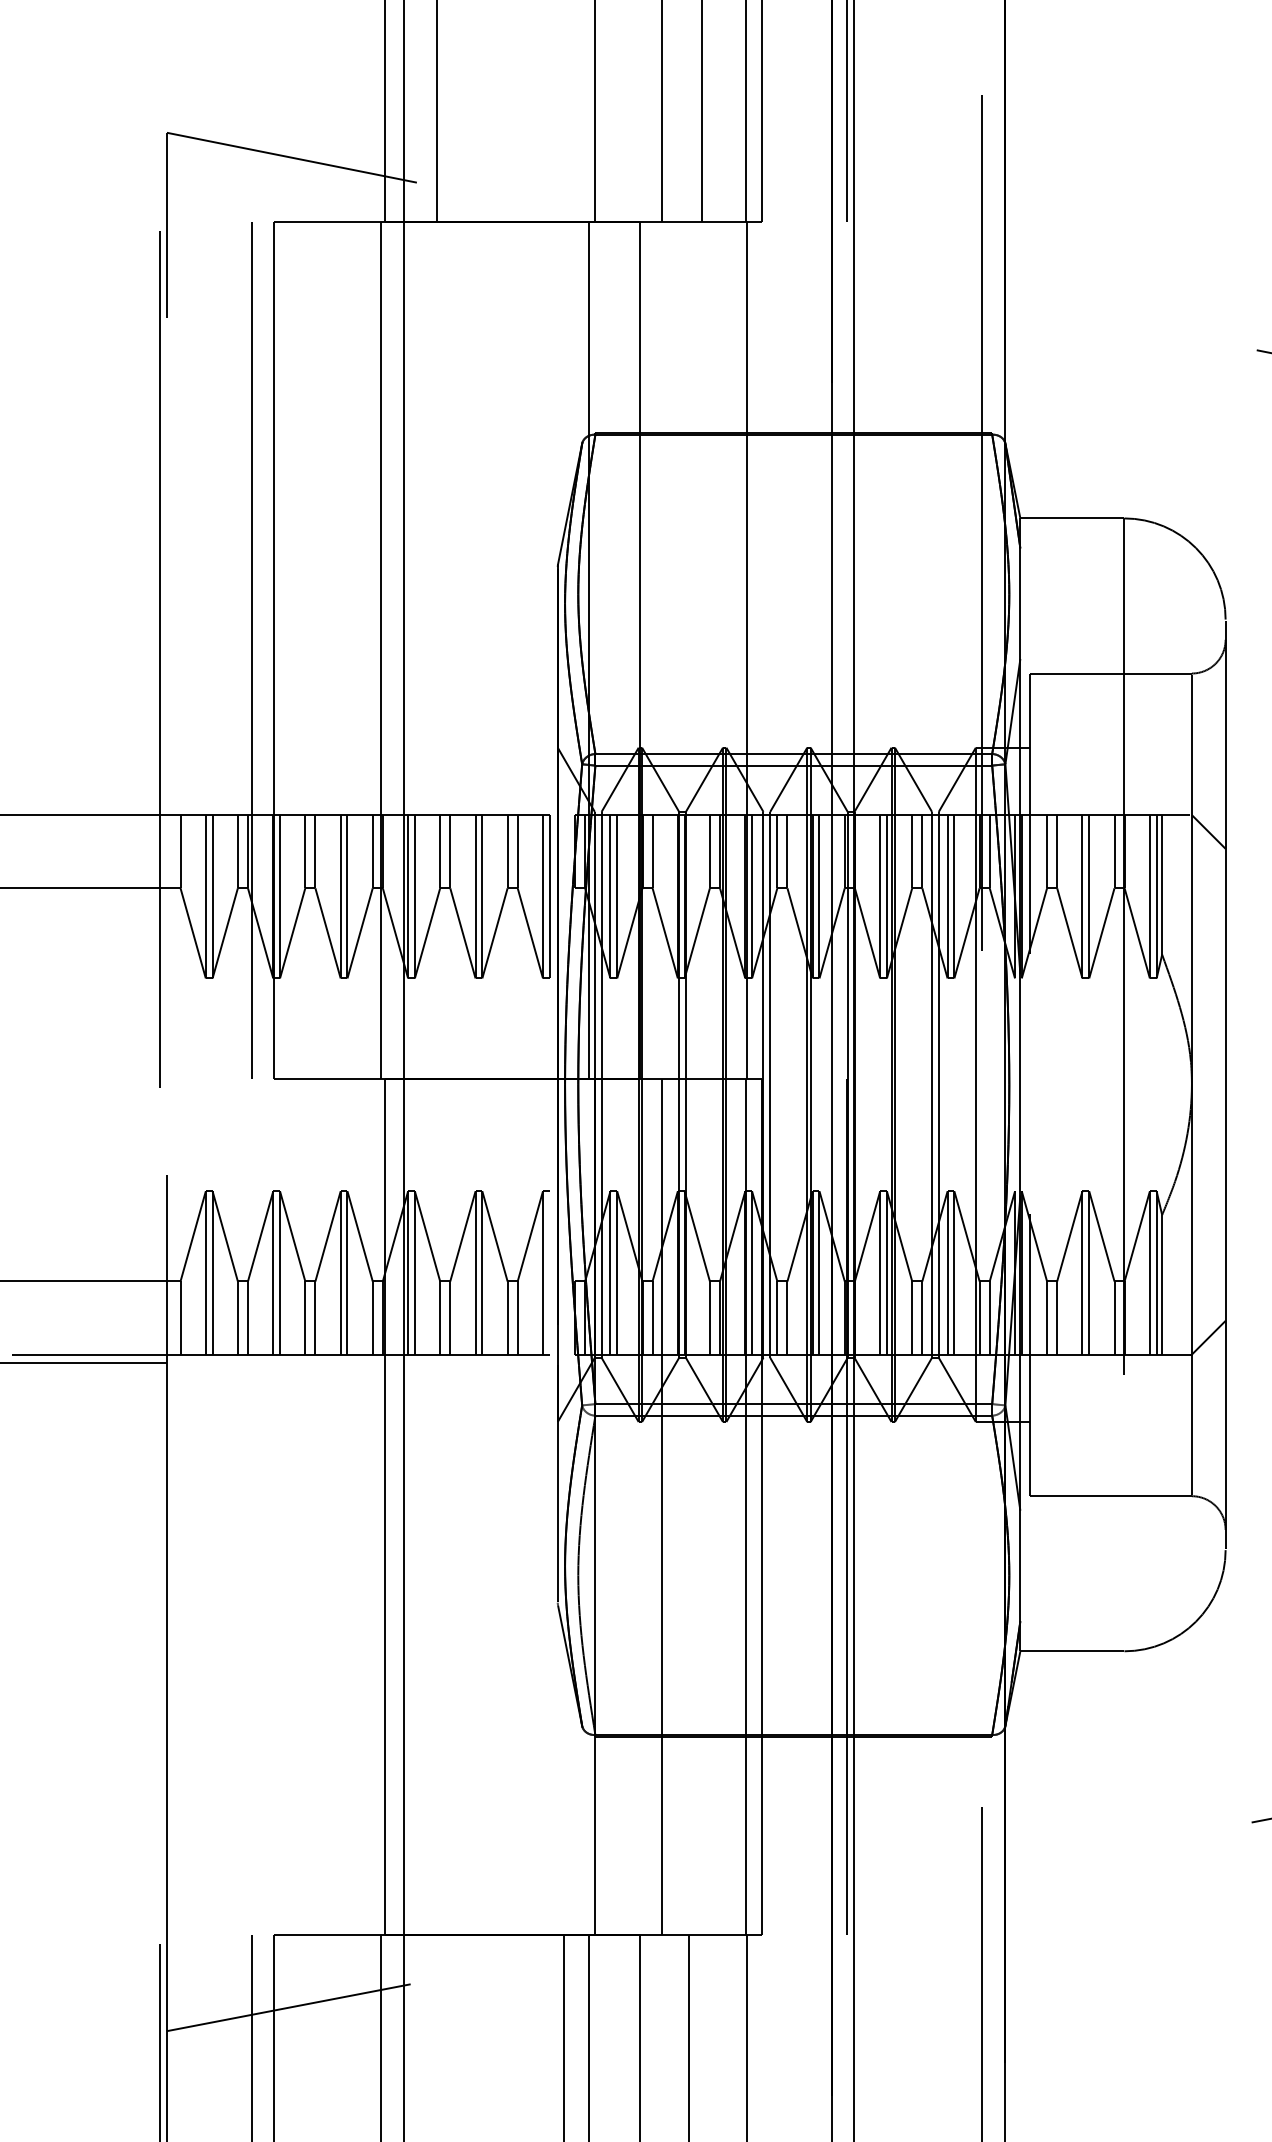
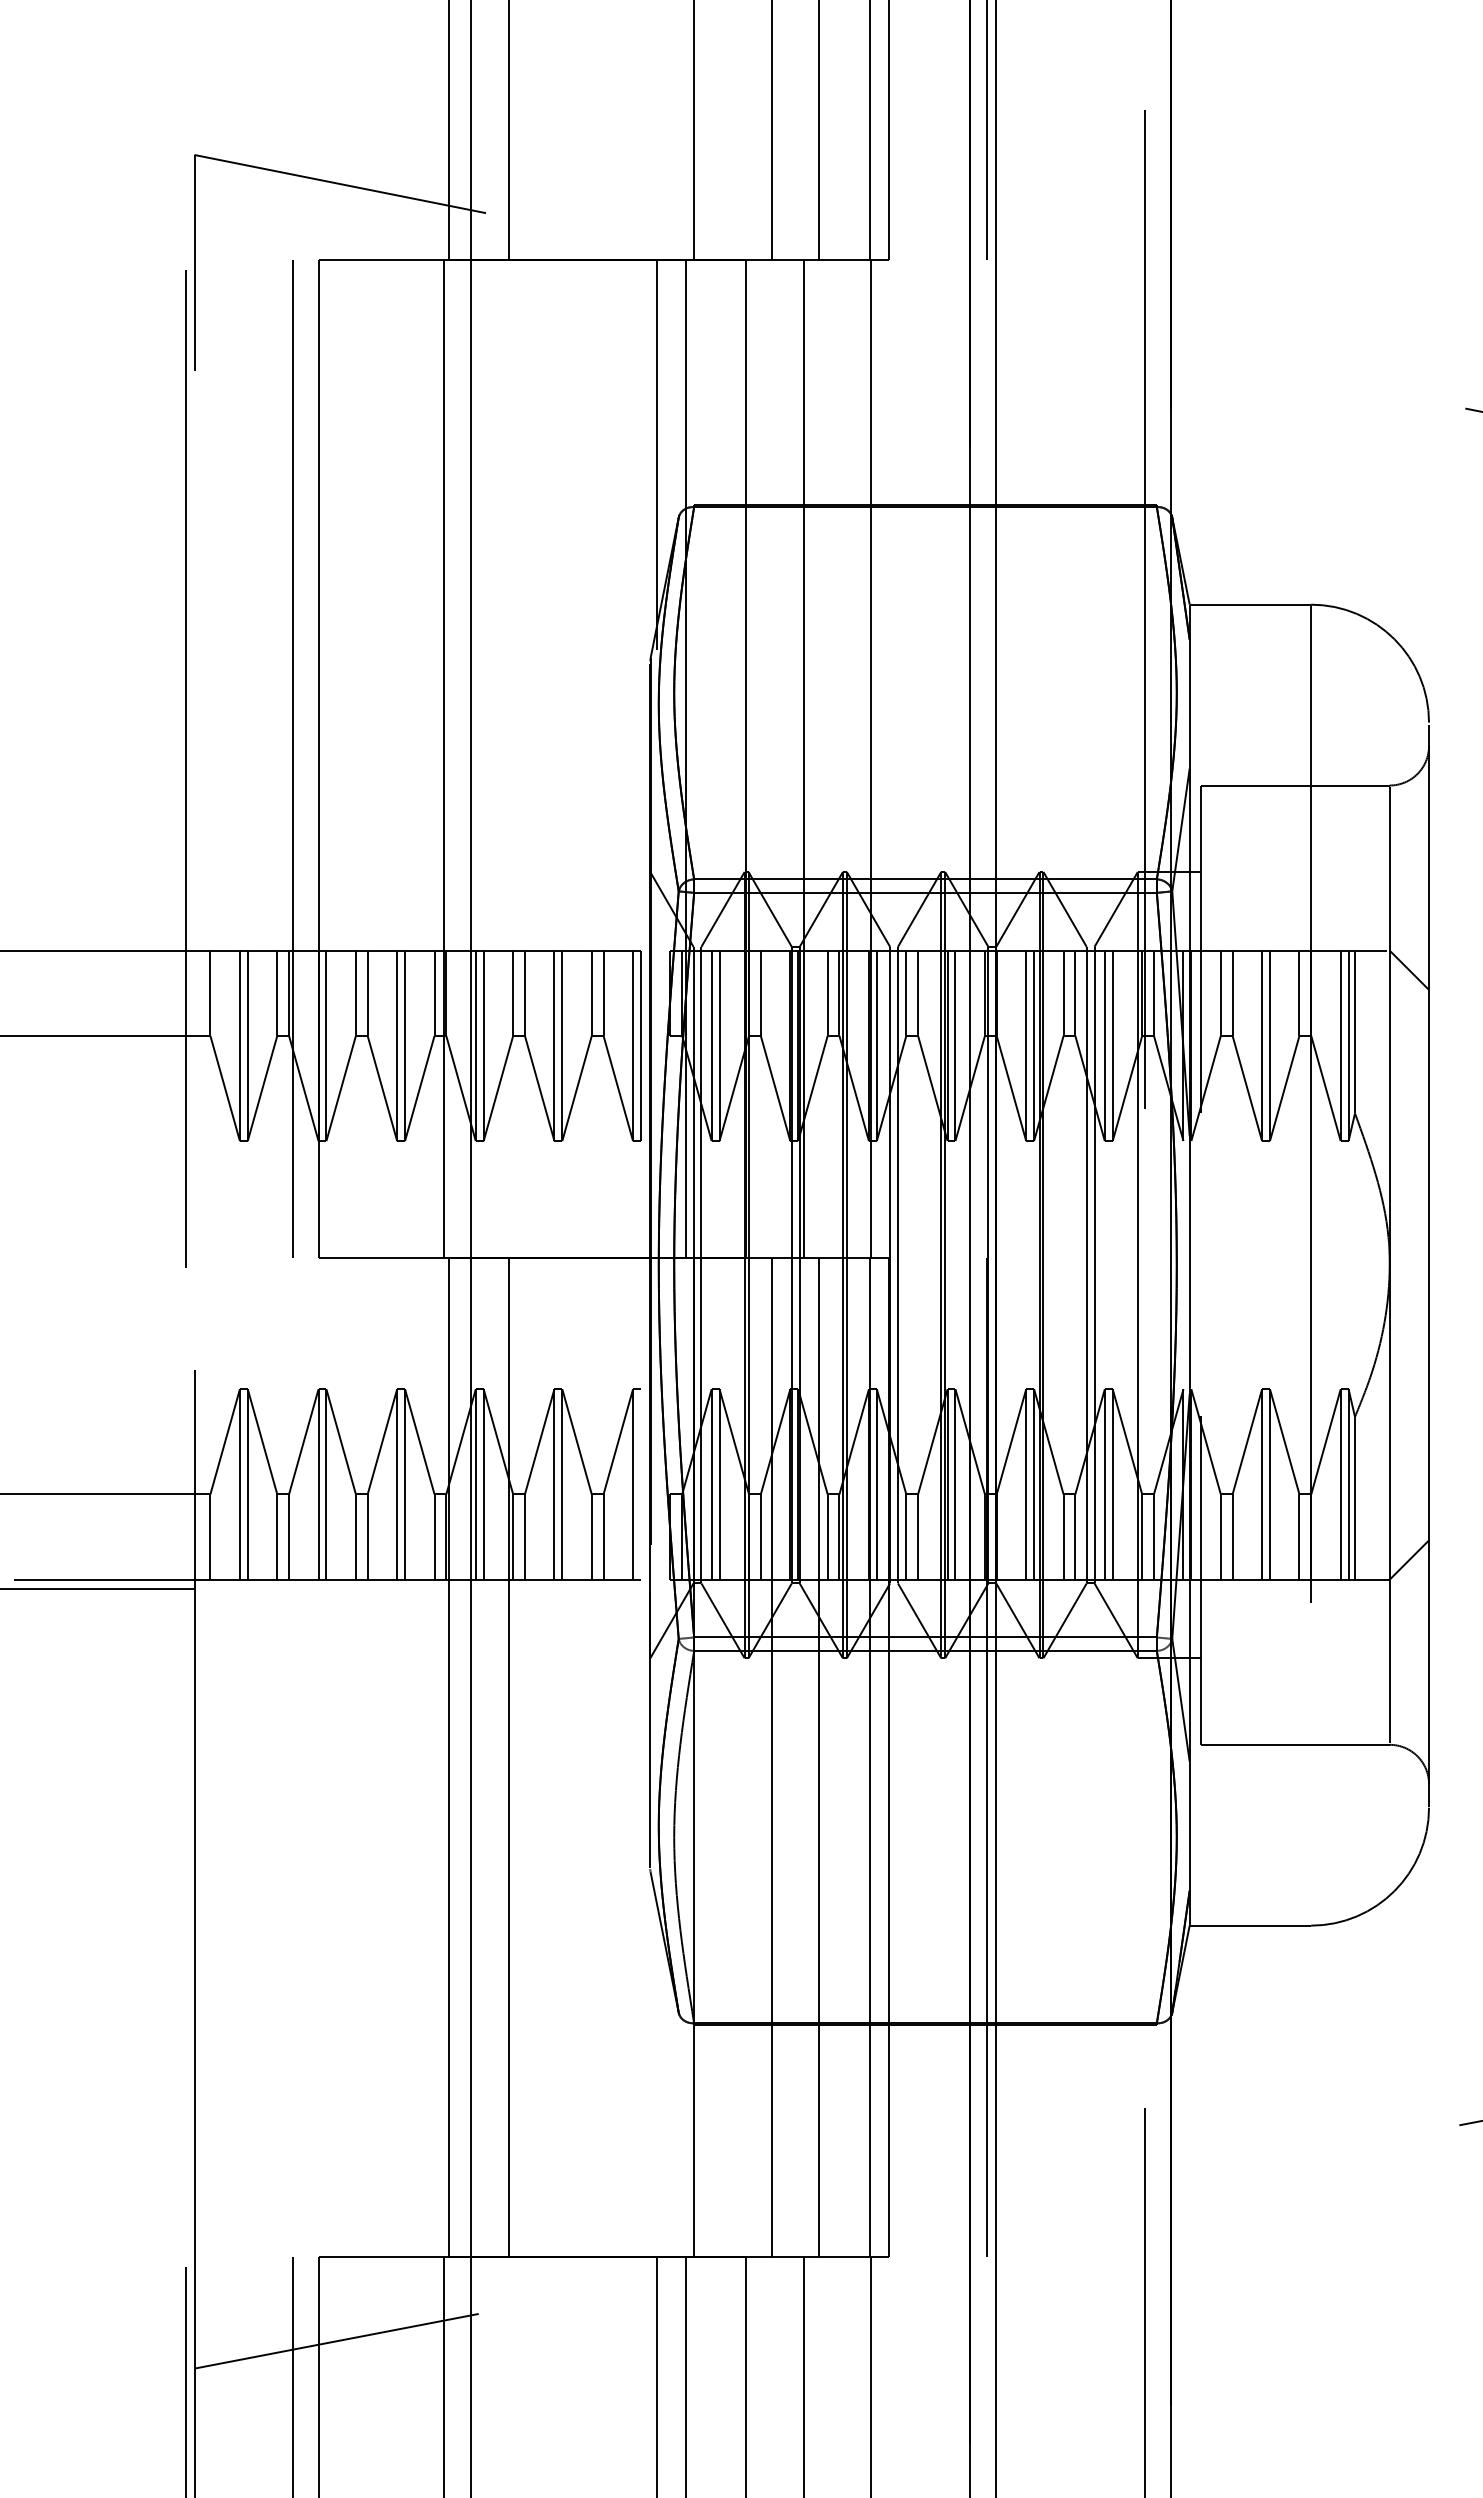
line: (563, 389) -> (657, 454), added
line: (689, 650) -> (803, 758), added
line: (436, 1507) -> (508, 1757), added
line: (702, 1507) -> (818, 1757), added

